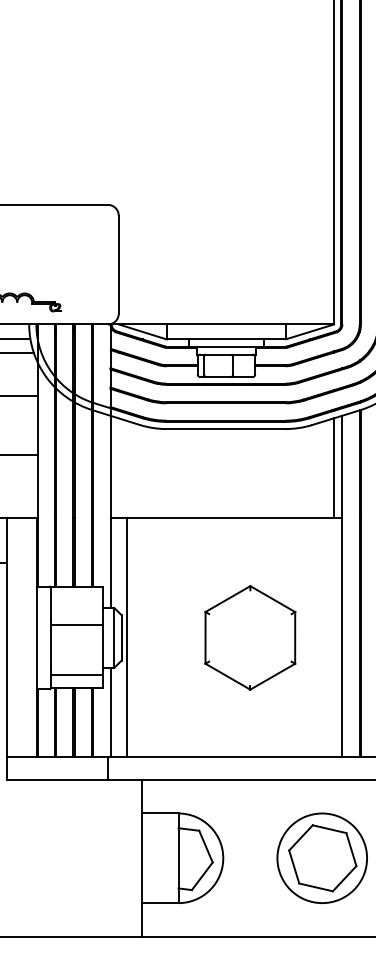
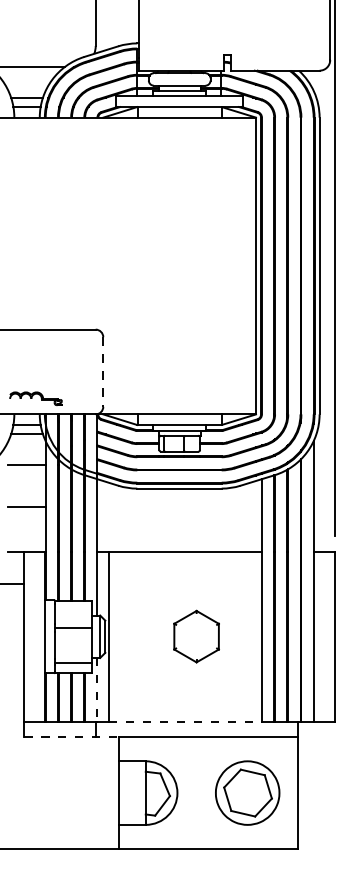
line: (119, 265) -> (103, 372), solid -> dashed
line: (334, 466) -> (256, 515), removed
part: (250, 637) -> (196, 636), size x0.7
line: (110, 712) -> (97, 689), solid -> dashed
line: (234, 757) -> (185, 721), solid -> dashed
line: (73, 779) -> (71, 737), solid -> dashed

